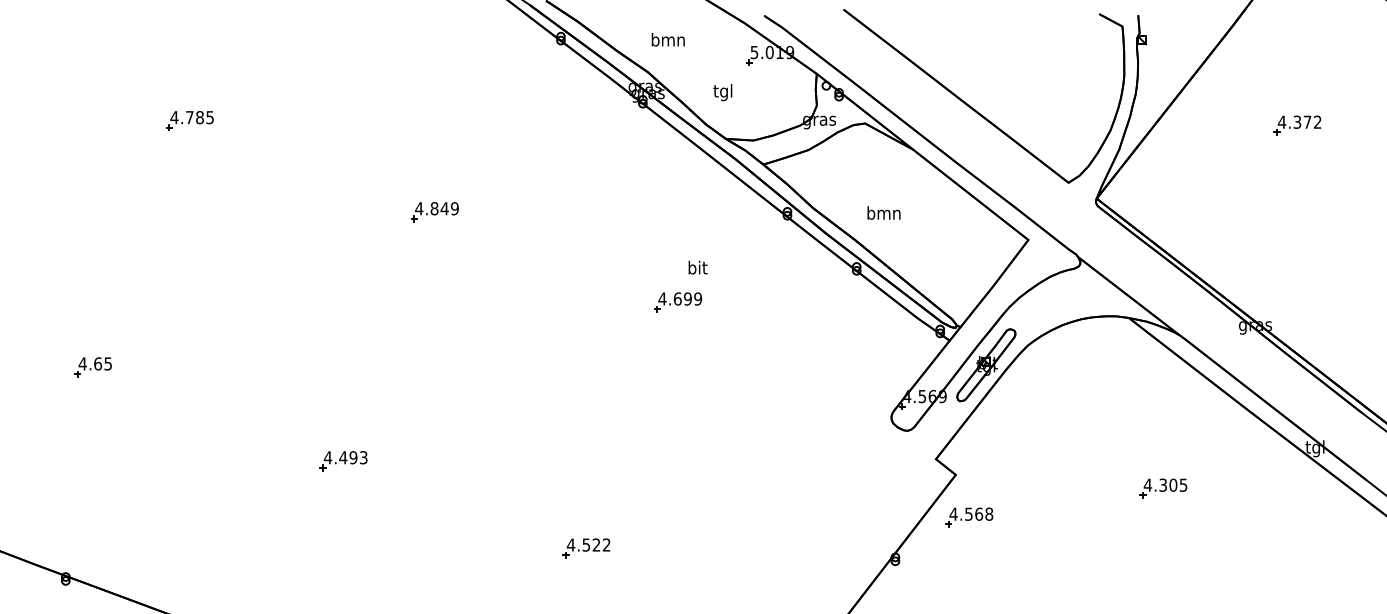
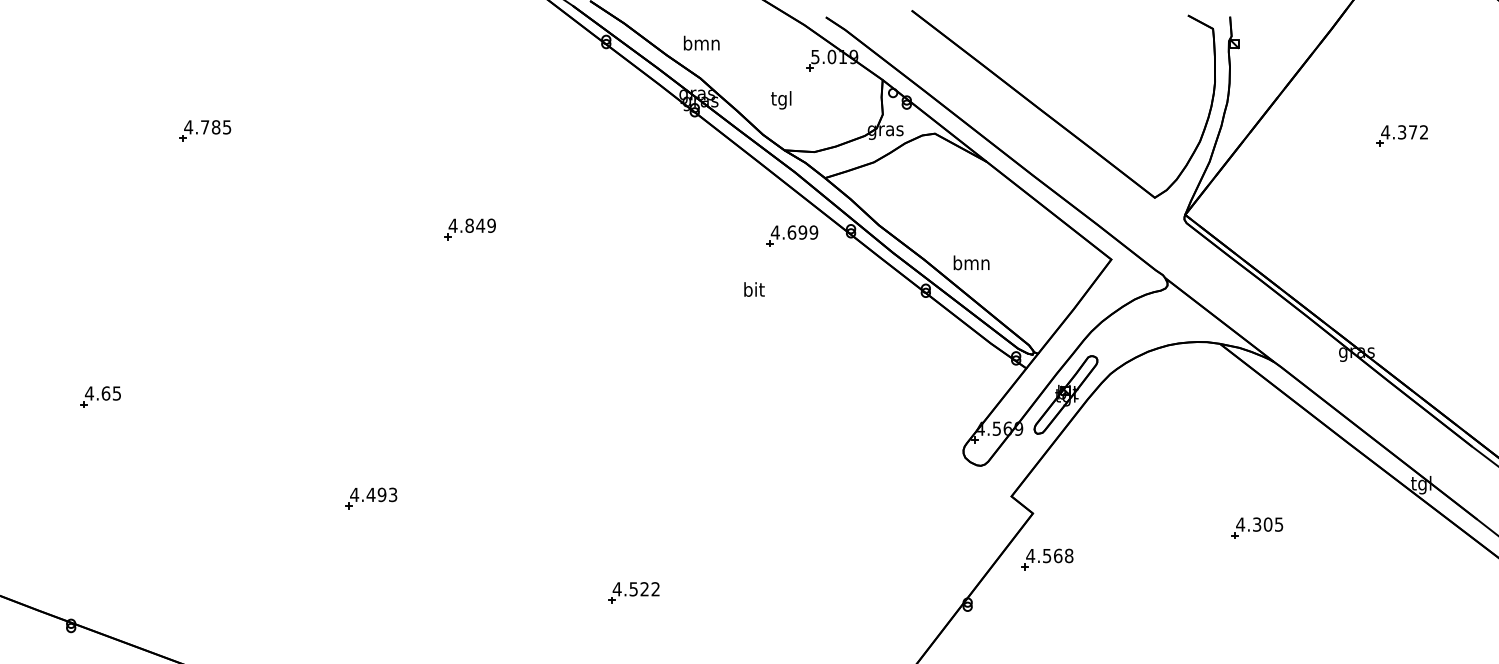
text: (667, 39) -> (700, 42), moved
text: (883, 212) -> (971, 262), moved
part: (678, 302) -> (792, 236), moved

